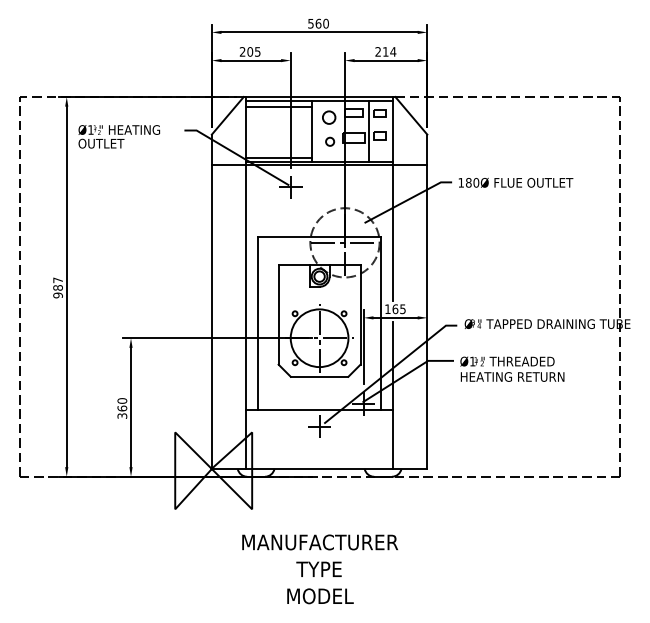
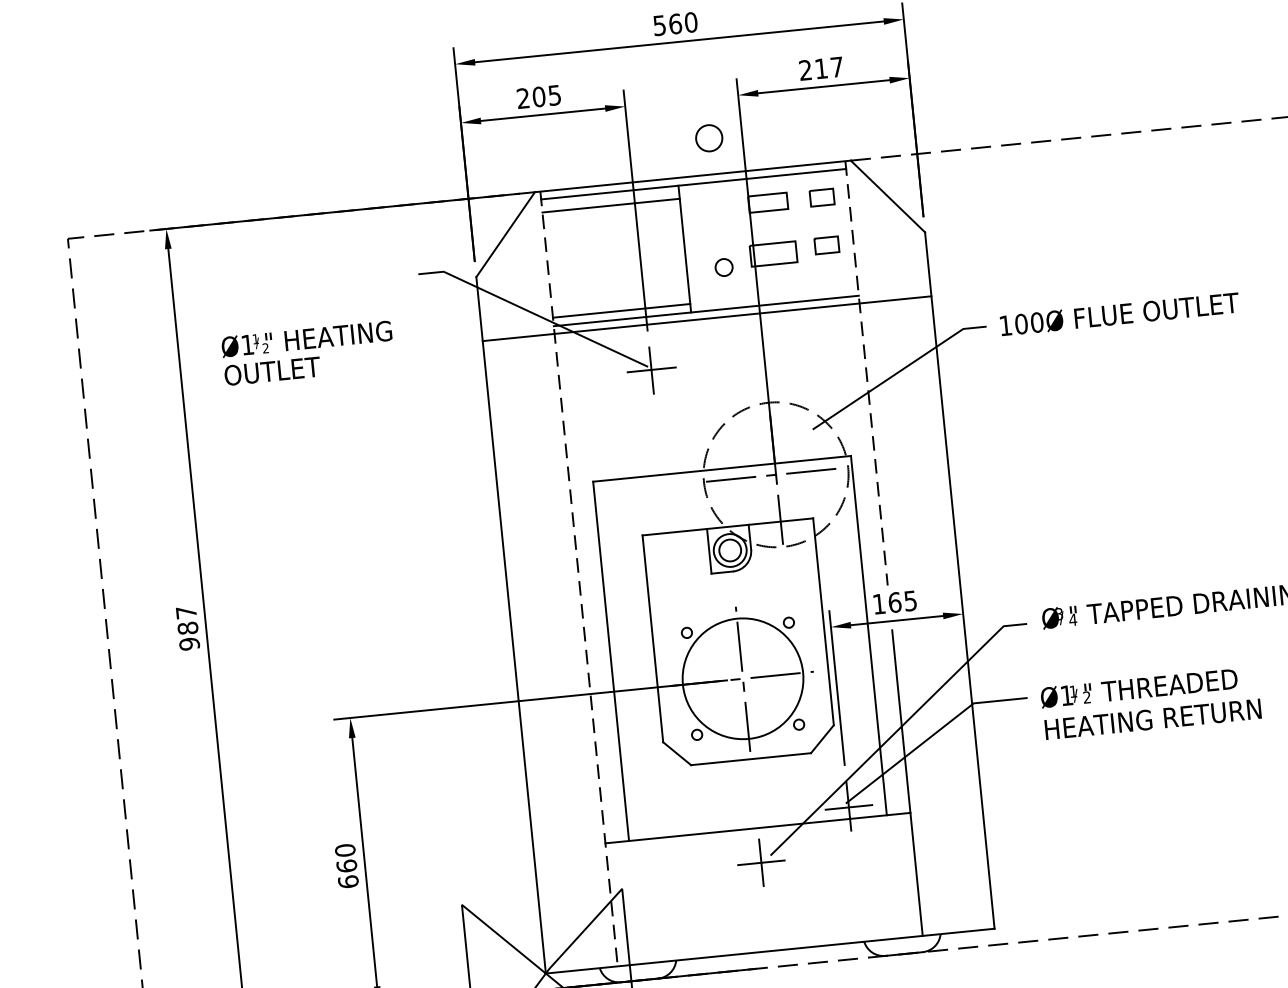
text: (393, 51) -> (837, 66), 214 -> 217
circle: (329, 117) -> (709, 137), moved
line: (368, 130) -> (801, 235), removed
text: (119, 136) -> (308, 352), moved
text: (468, 182) -> (1020, 323), 180Ø -> 100Ø
line: (392, 198) -> (865, 372), solid -> dashed
line: (246, 283) -> (579, 579), solid -> dashed
text: (122, 415) -> (348, 880), 360 -> 660

